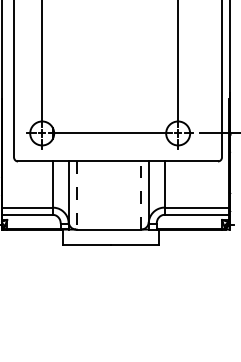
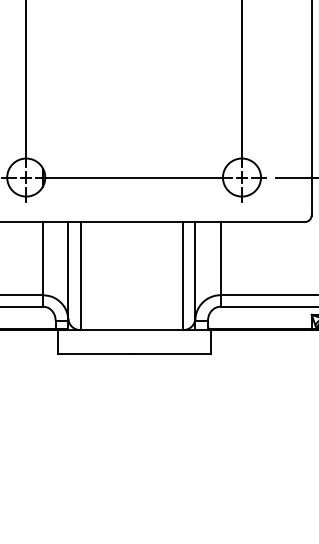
line: (140, 195) -> (182, 275), dashed -> solid
line: (76, 196) -> (80, 277), dashed -> solid

